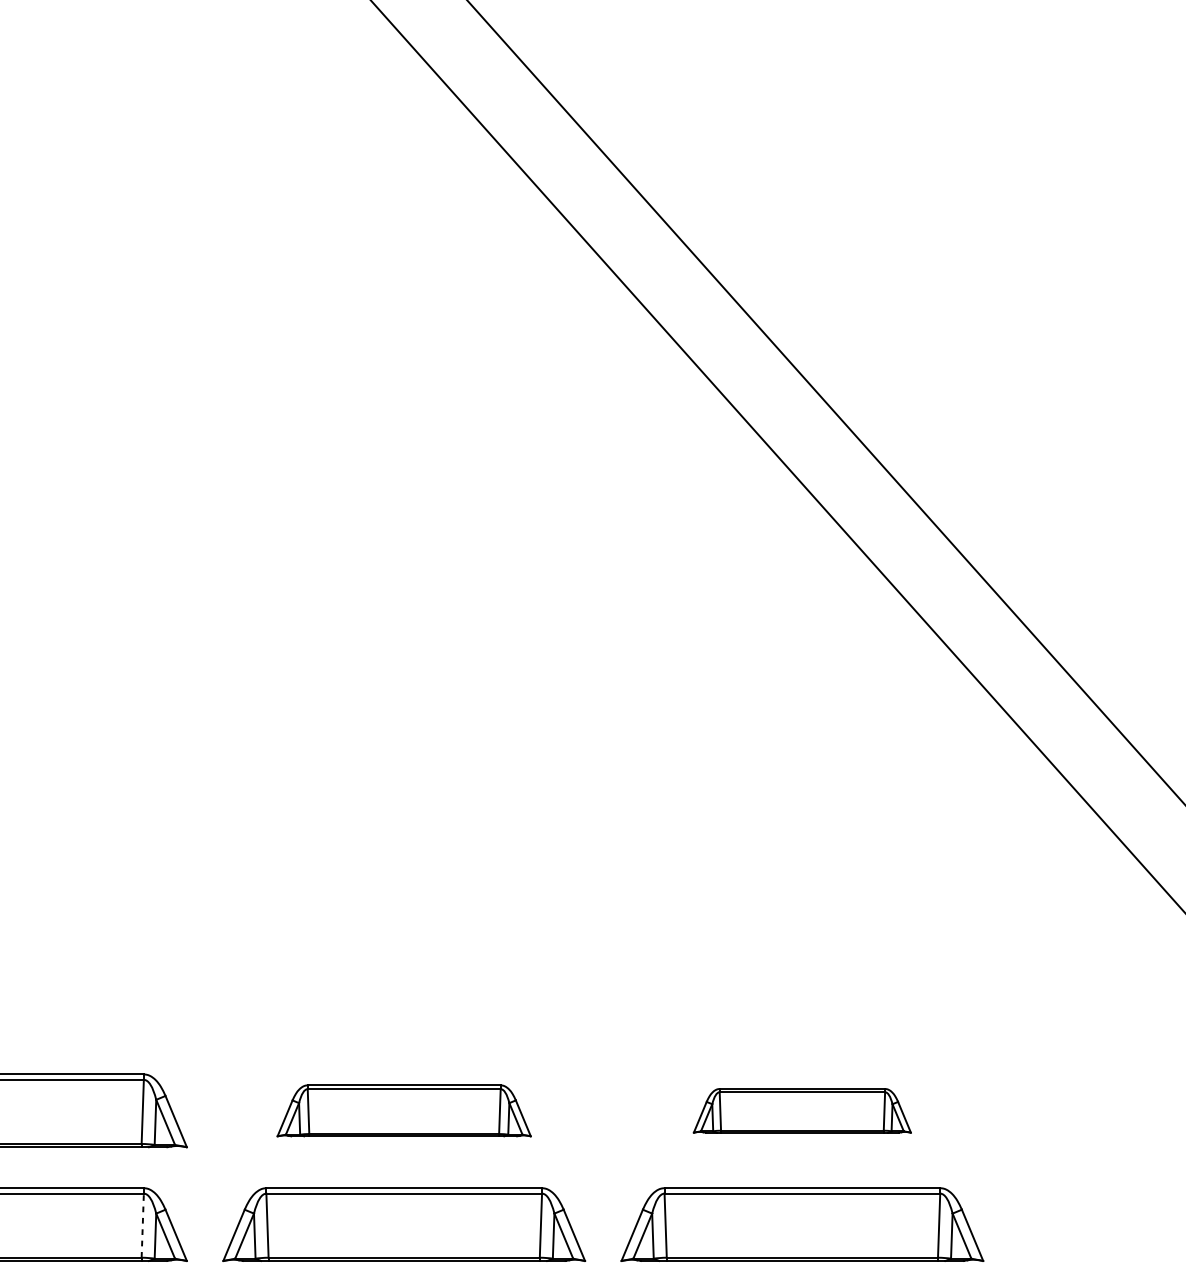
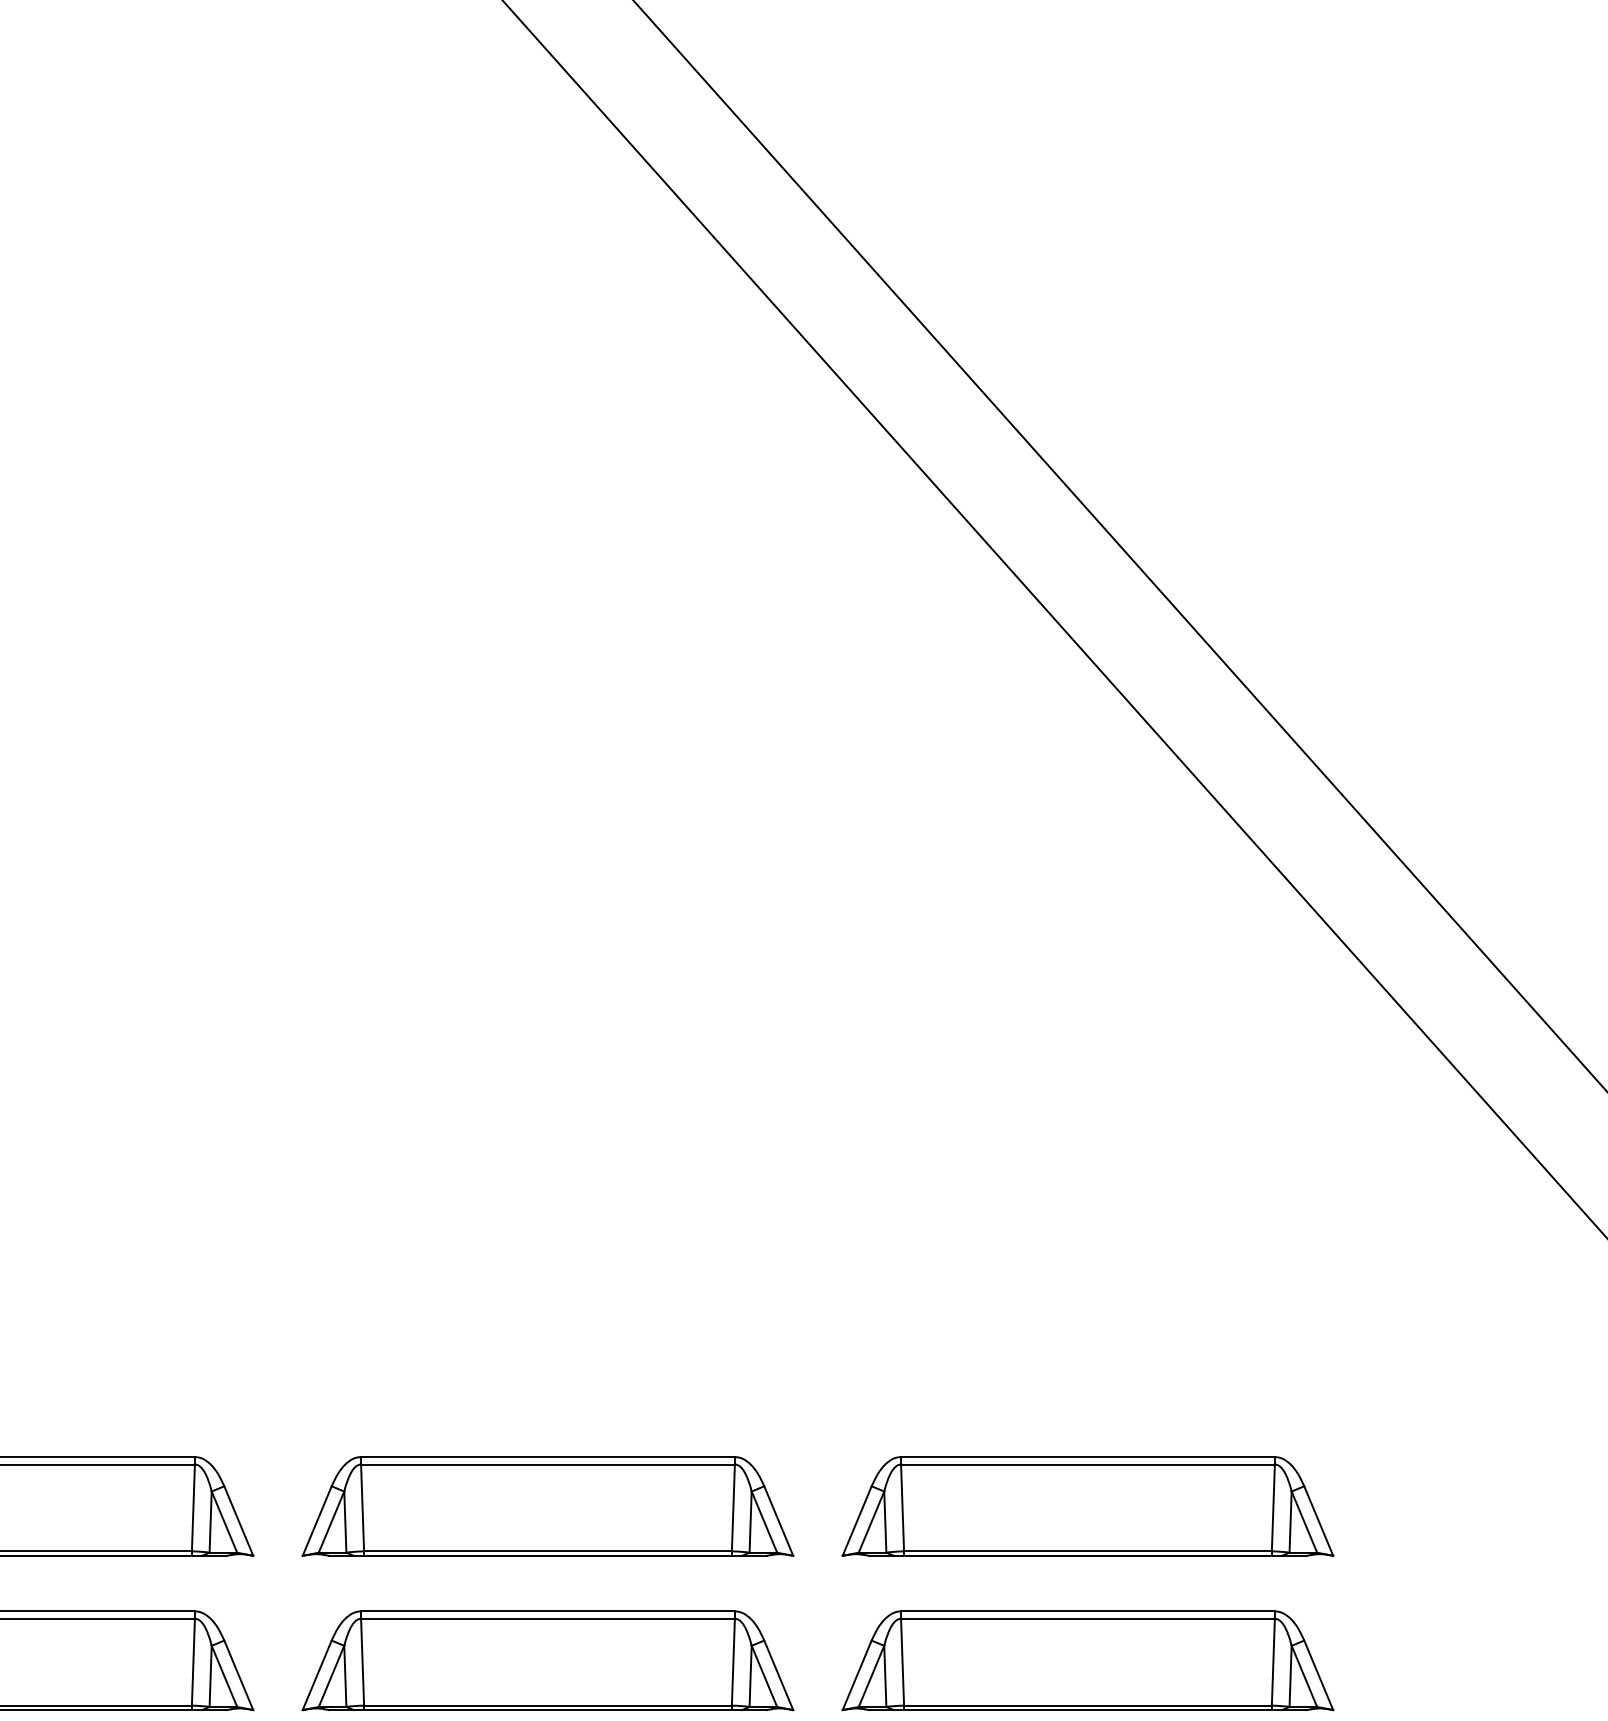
part: (403, 1110) -> (547, 1506), size x1.43
part: (802, 1110) -> (1087, 1506), size x1.67
line: (142, 1225) -> (193, 1661), dashed -> solid

